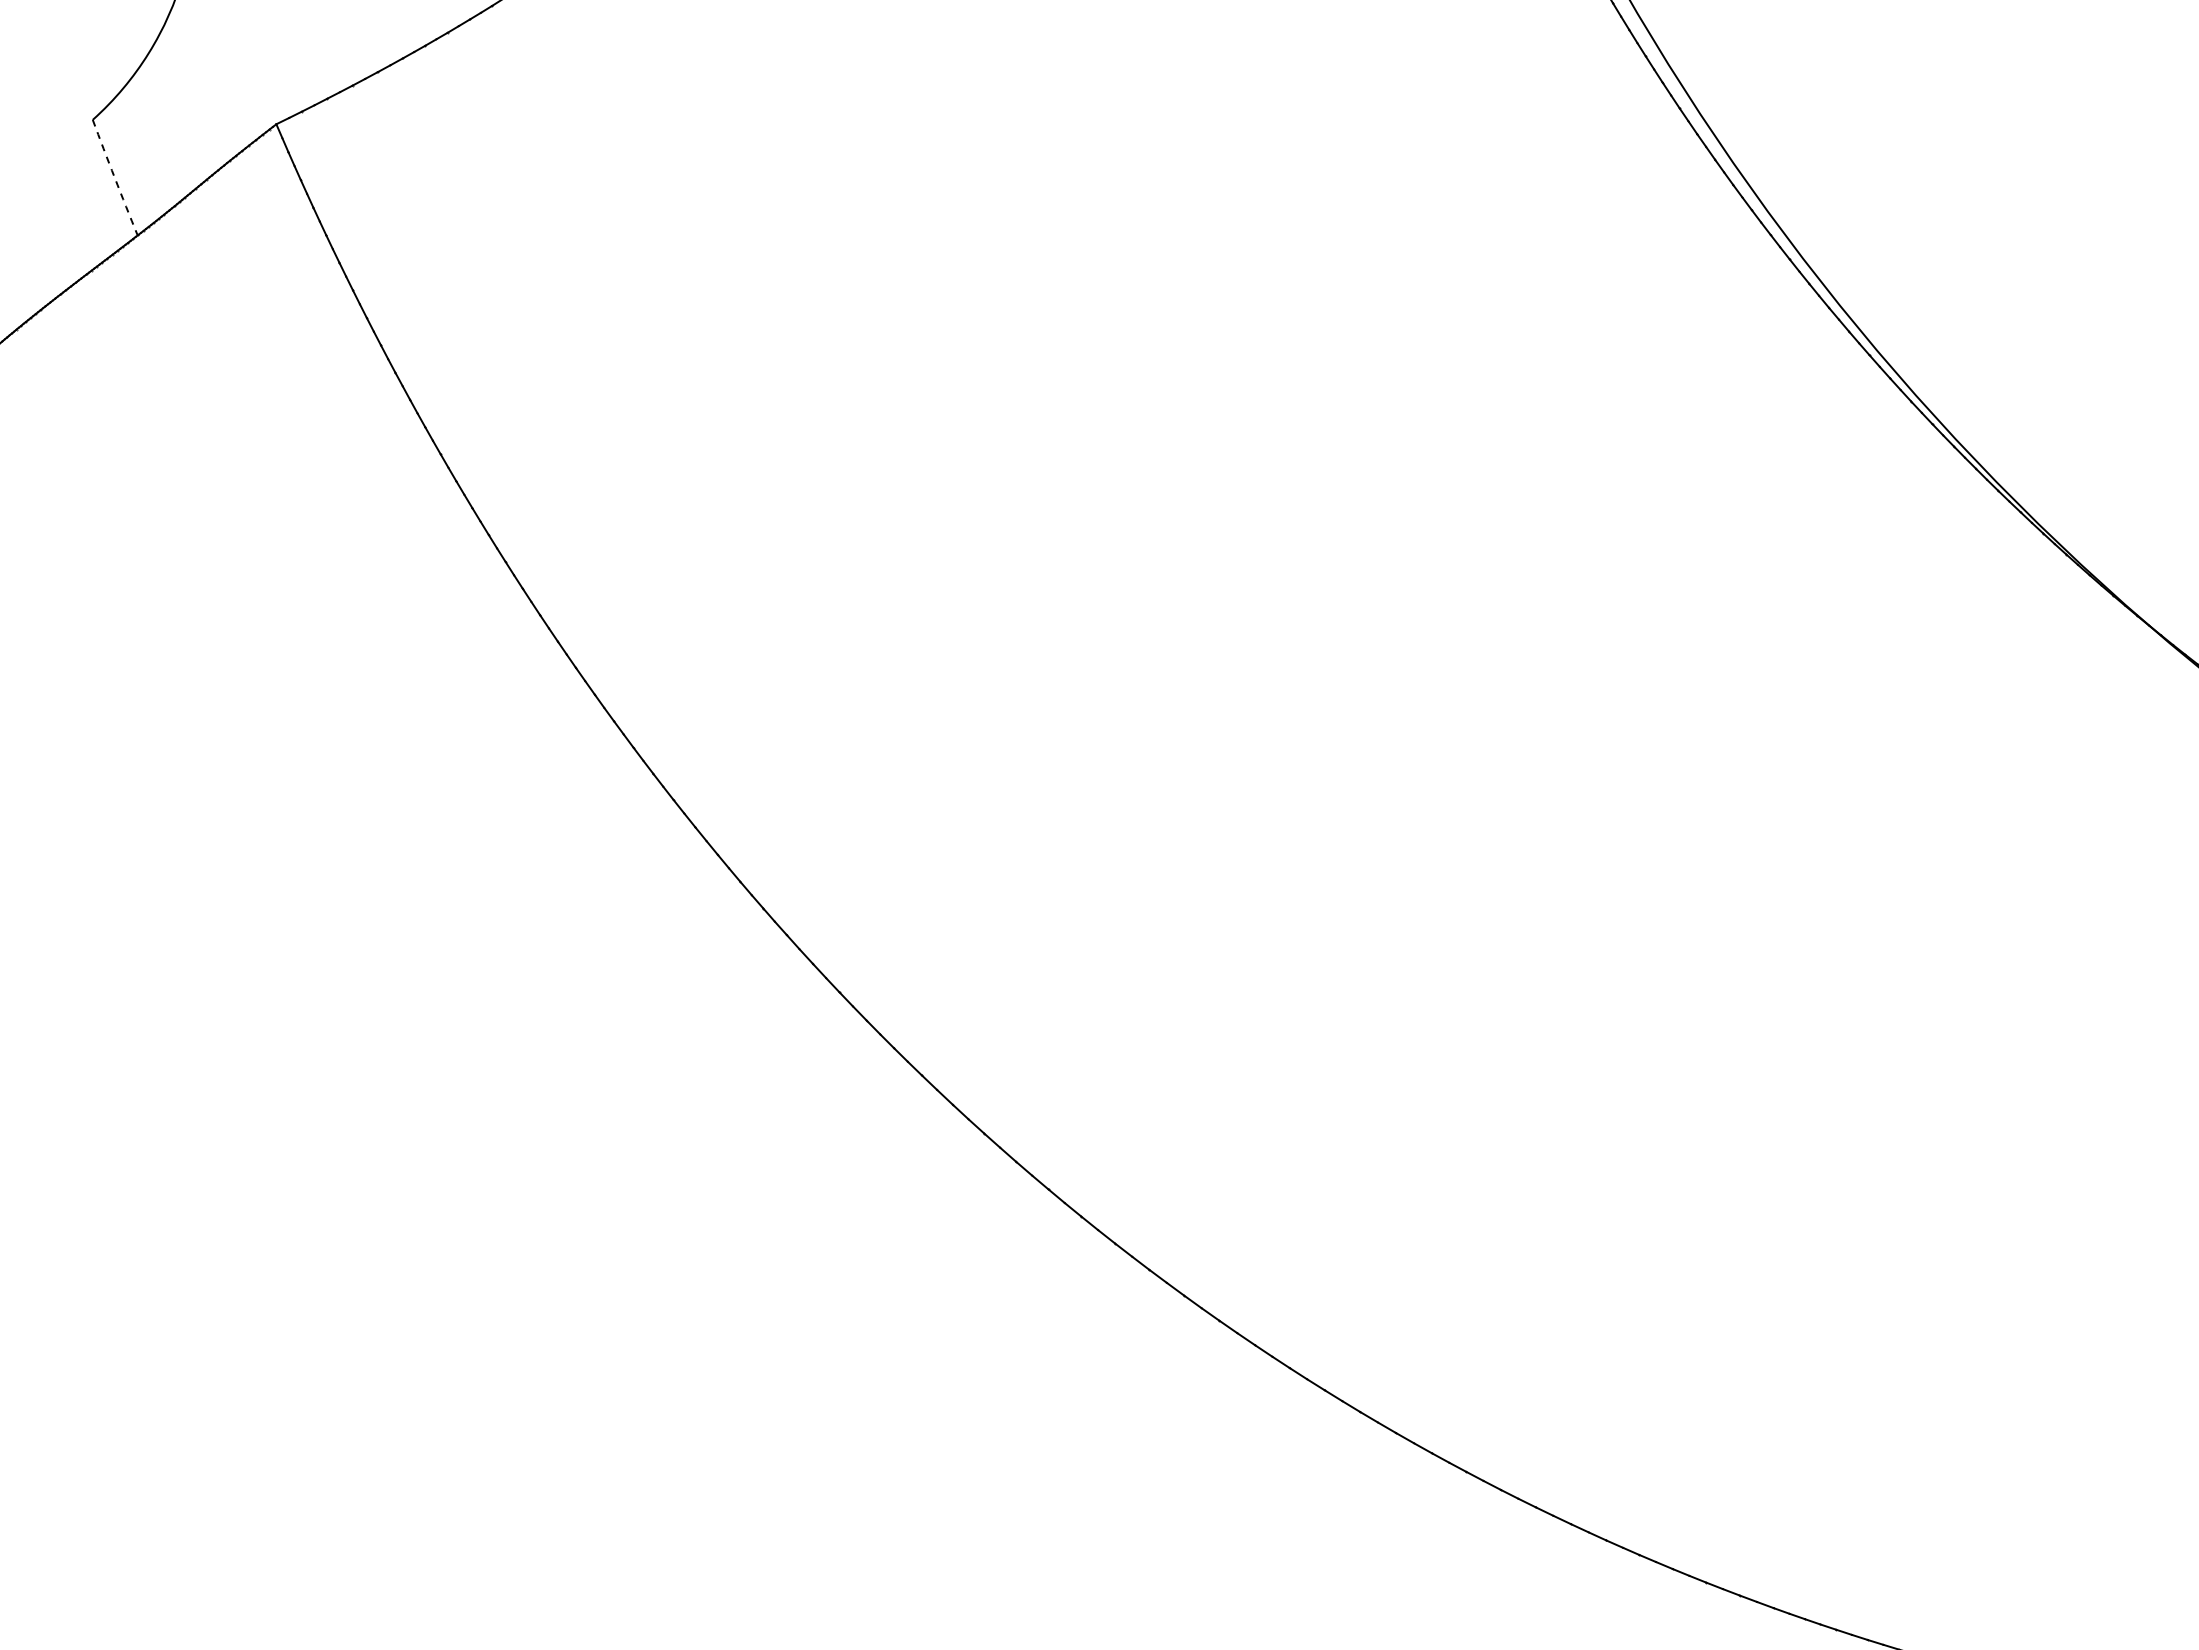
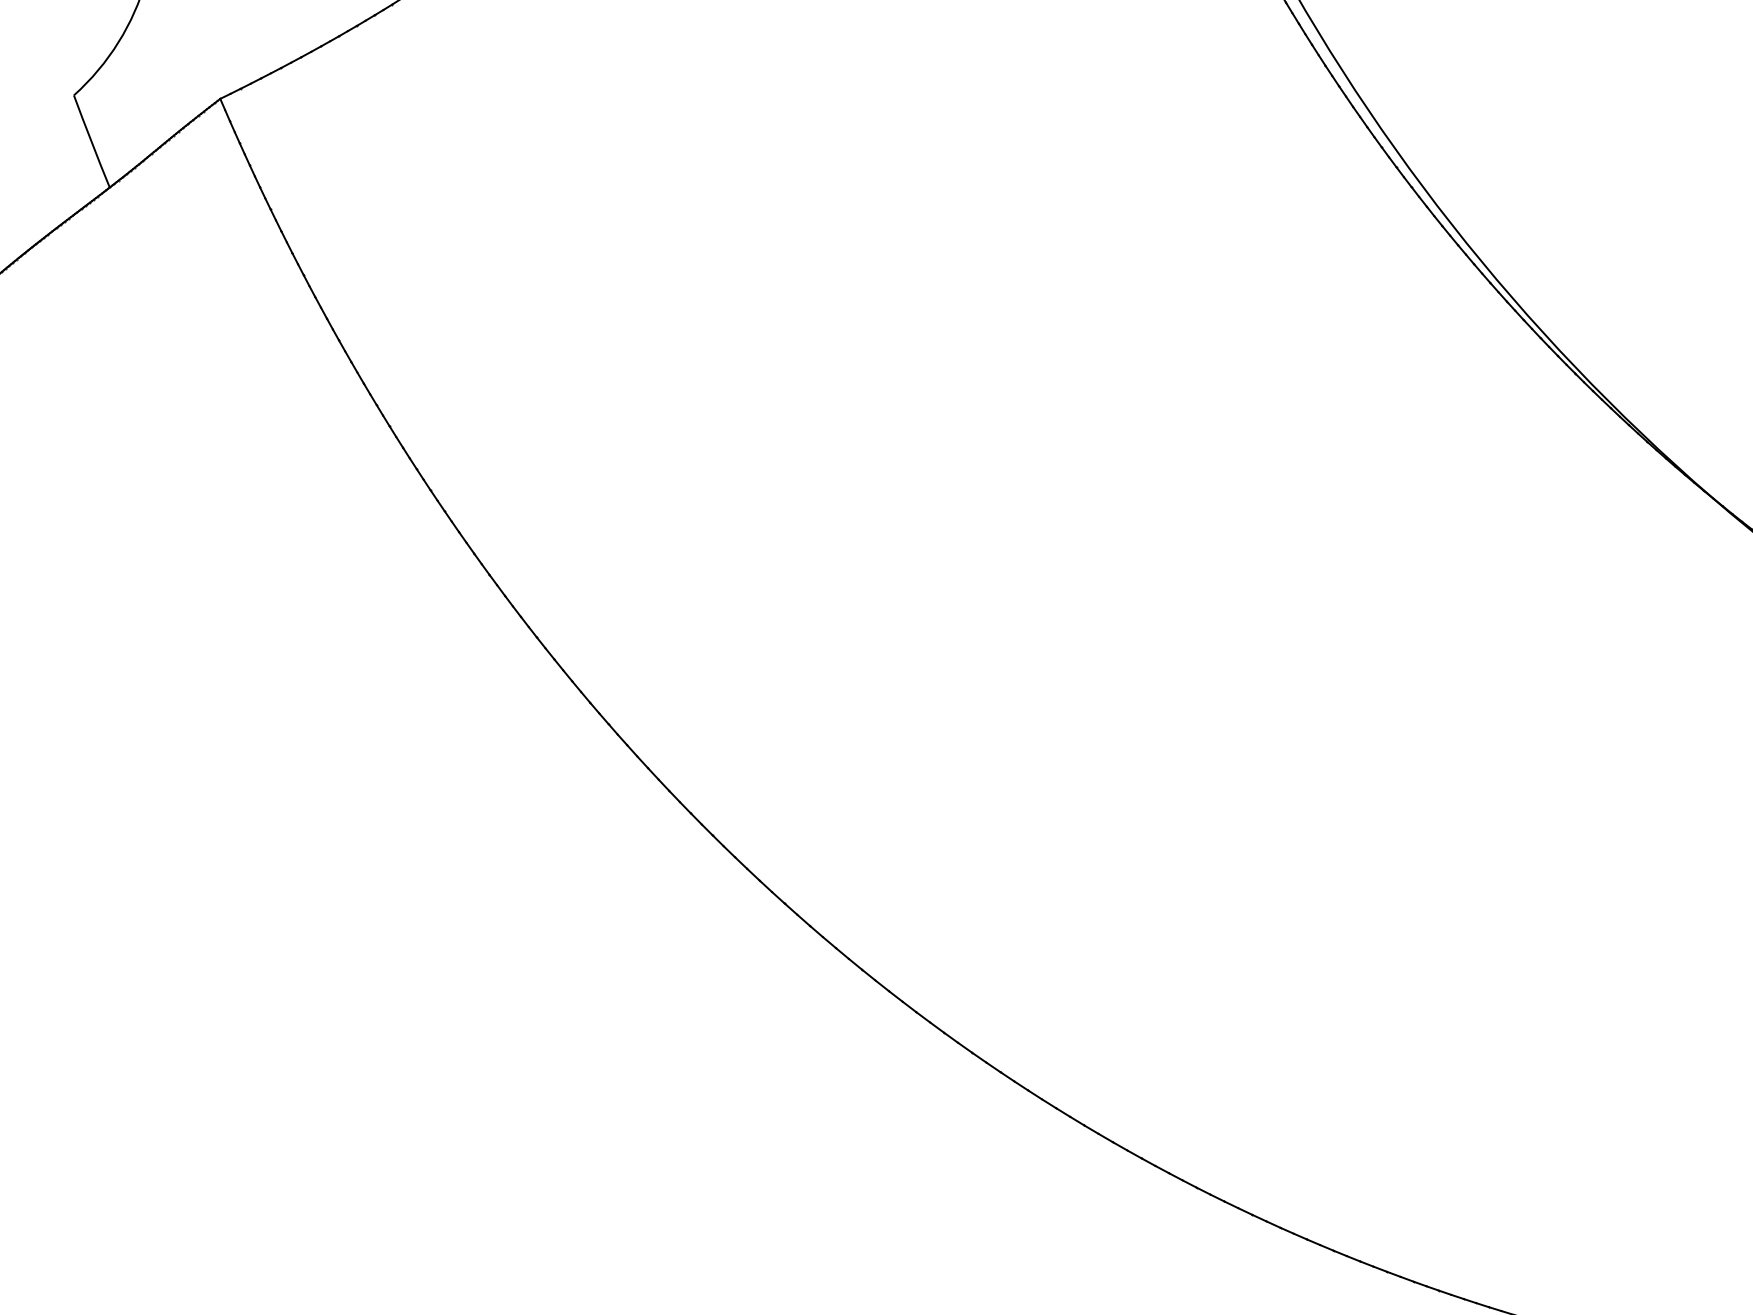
arc: (114, 177) -> (91, 141), dashed -> solid

